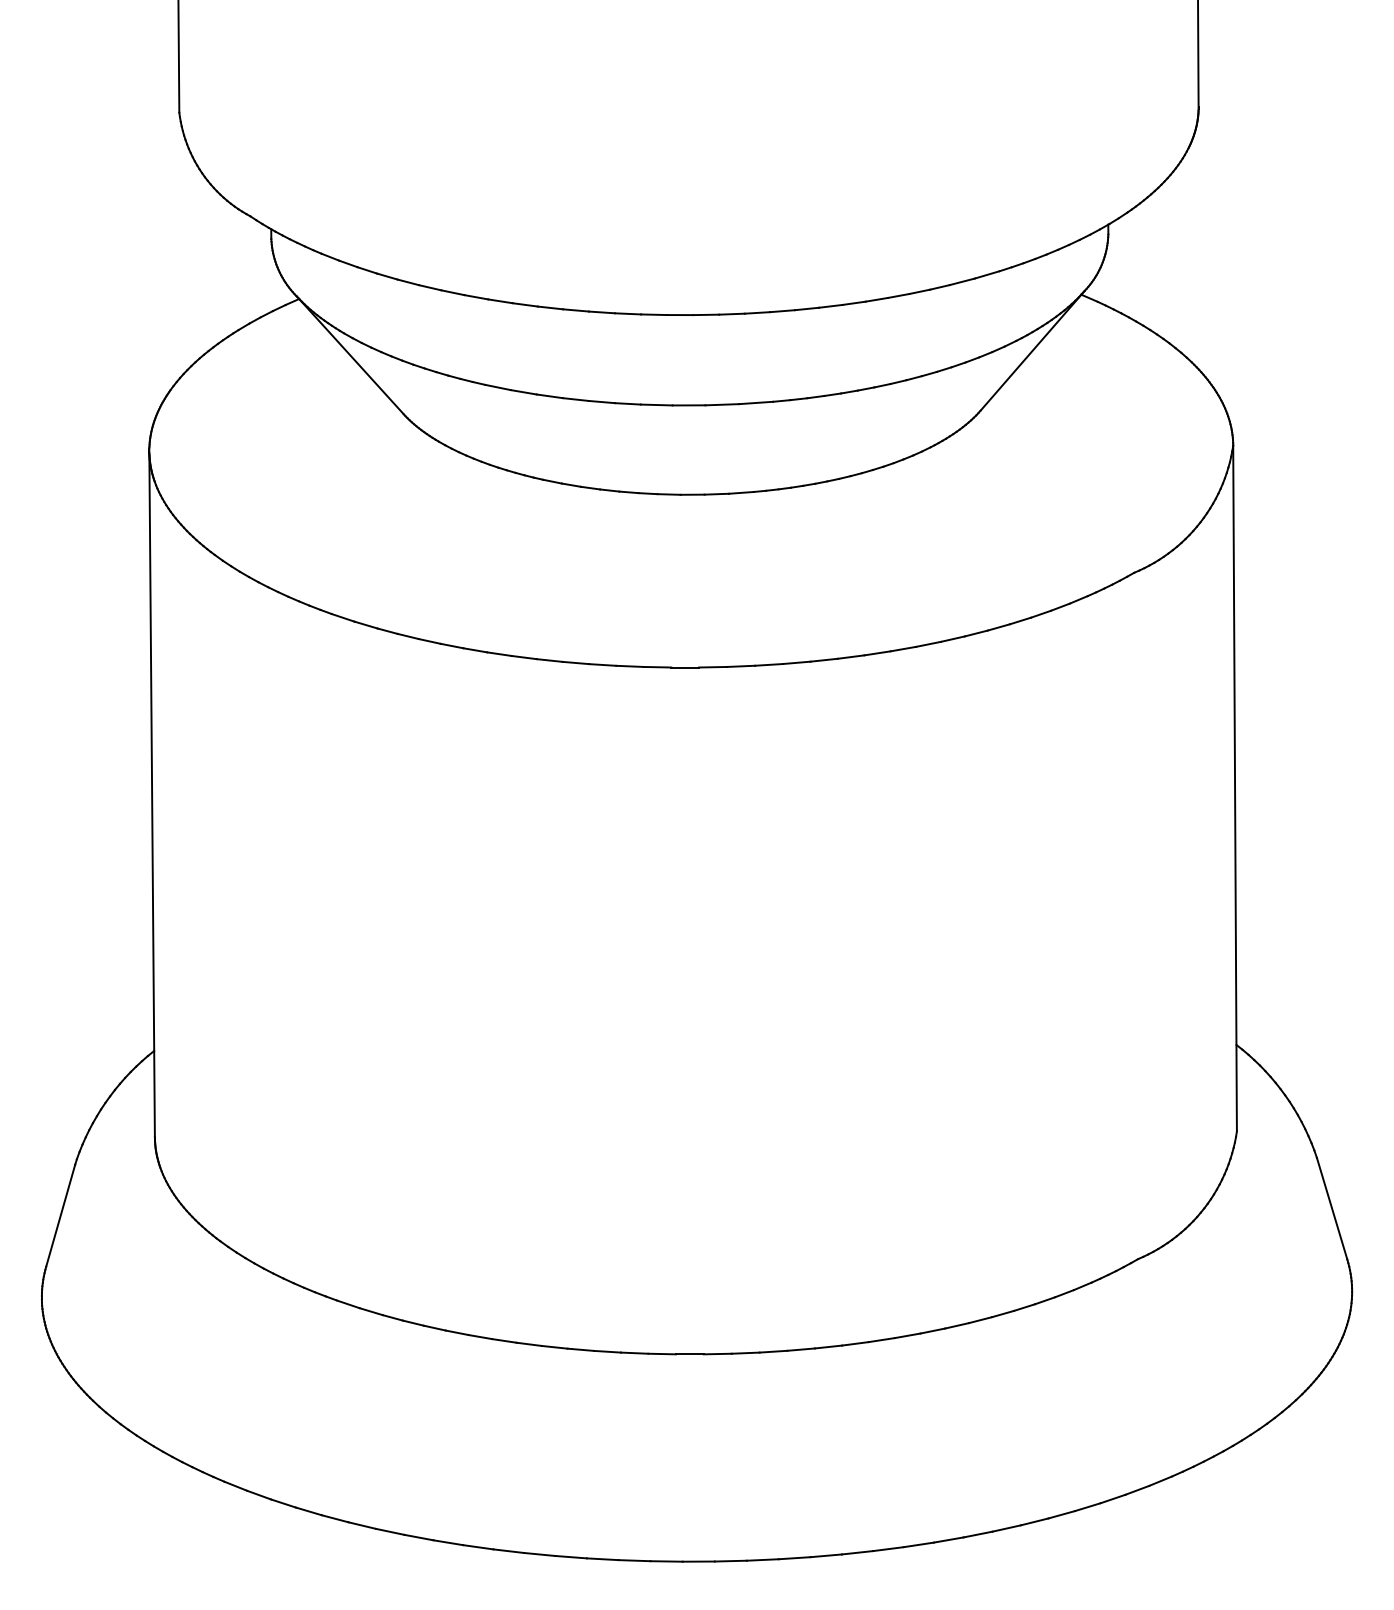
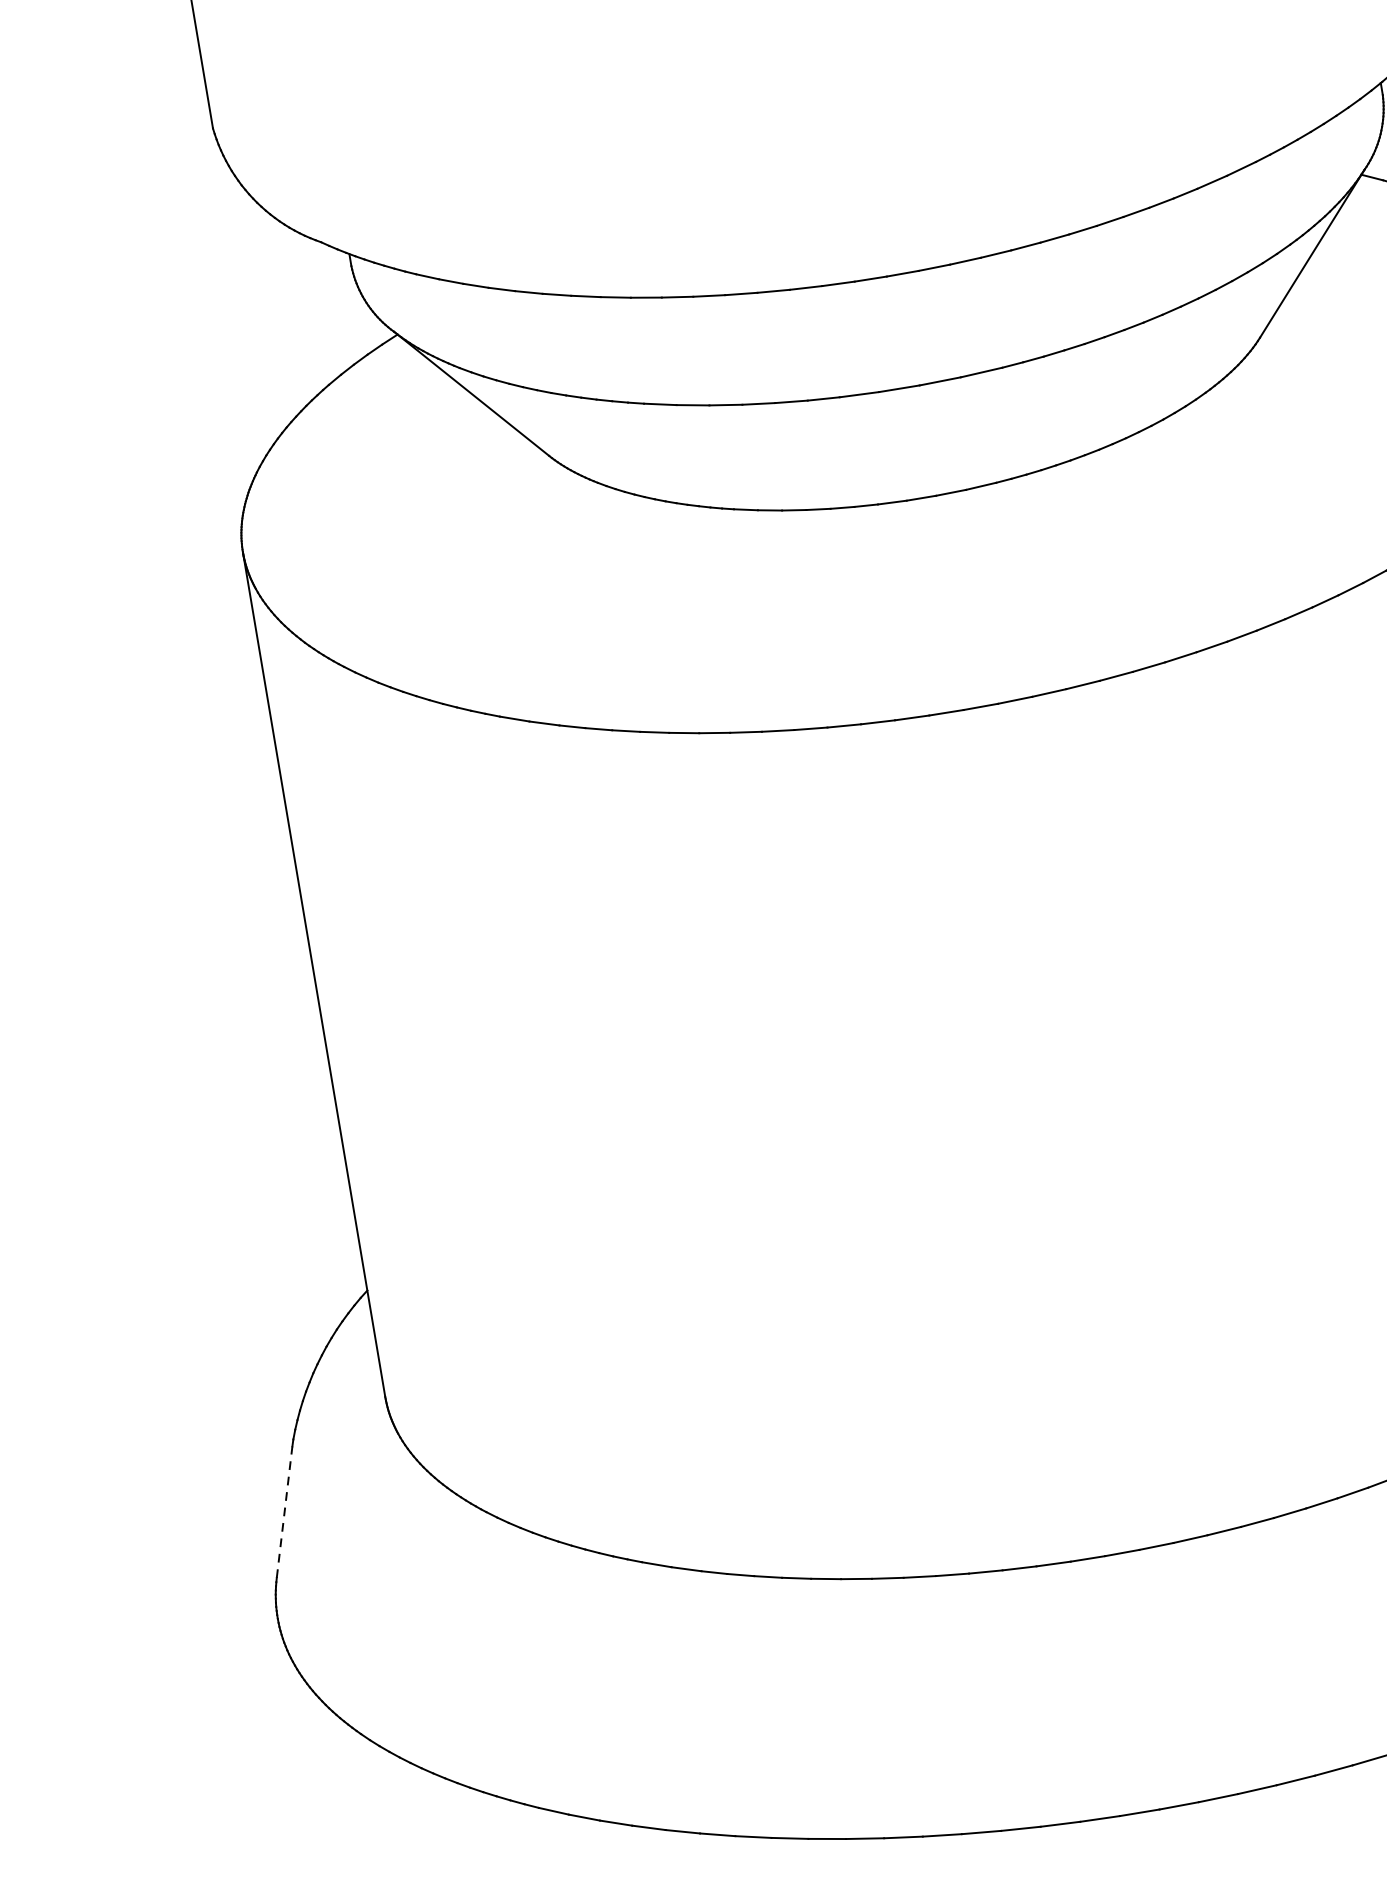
line: (60, 1215) -> (284, 1512), solid -> dashed

